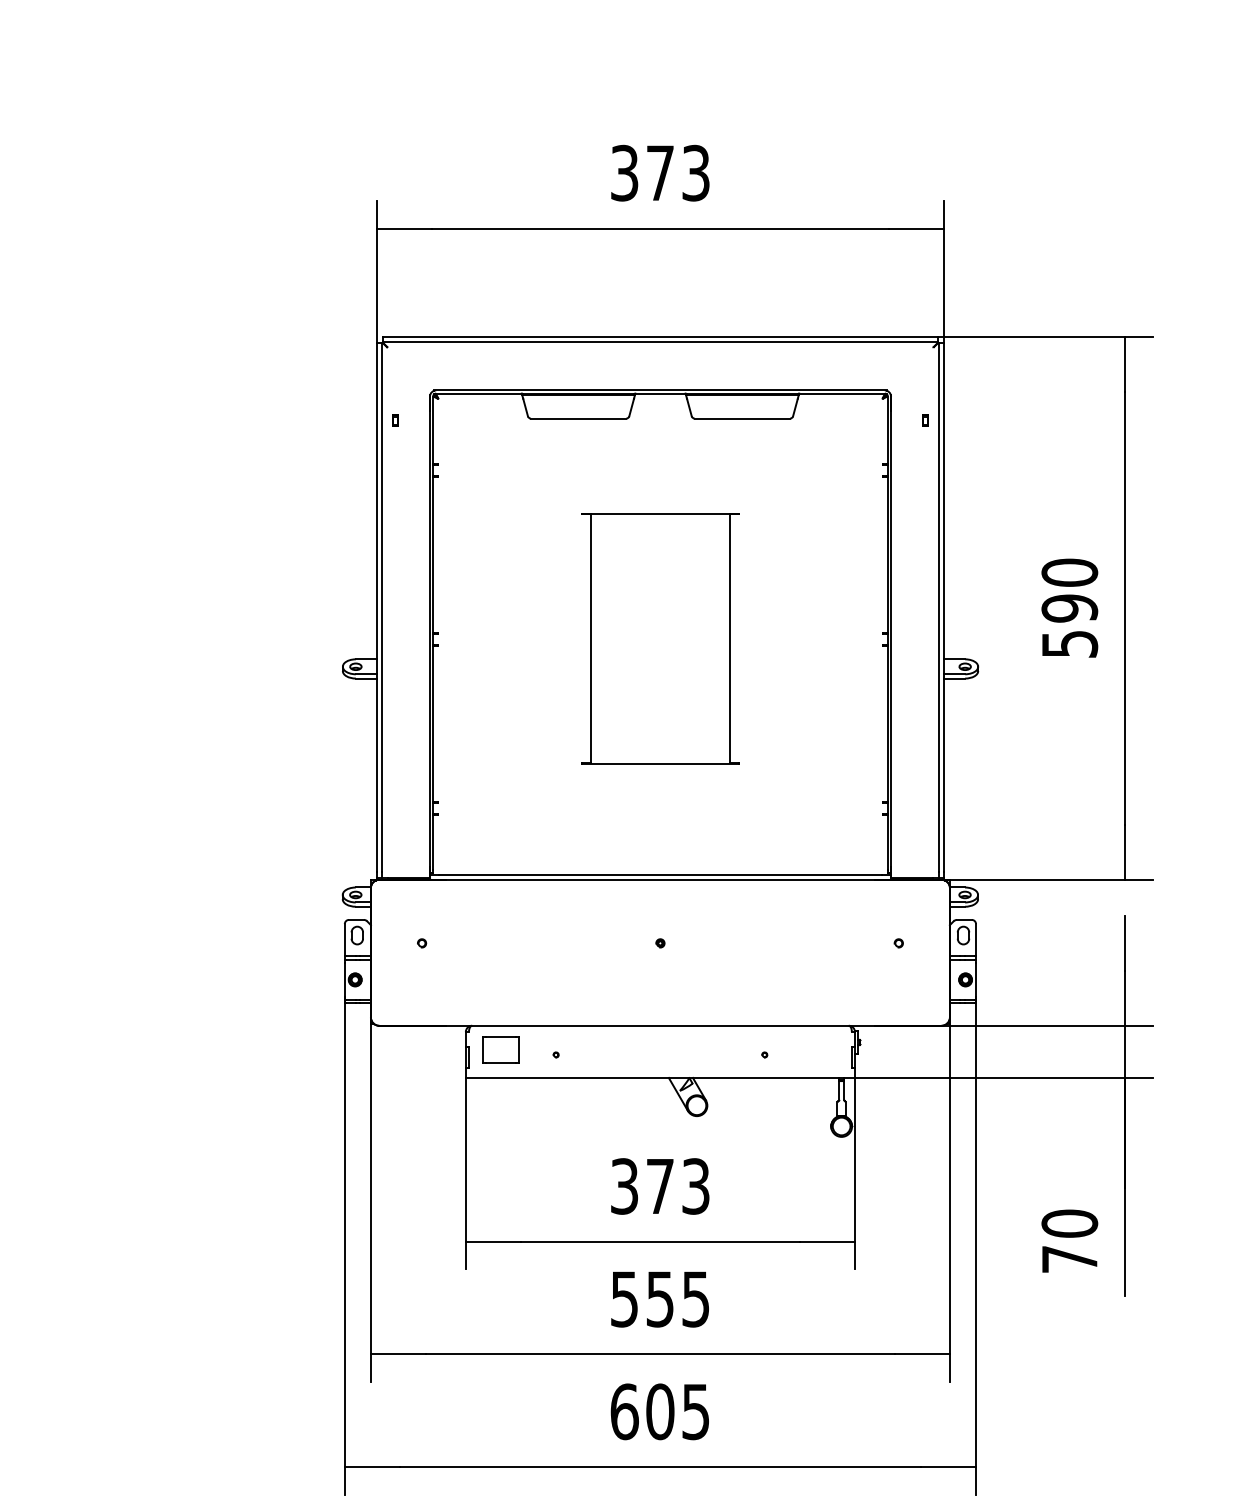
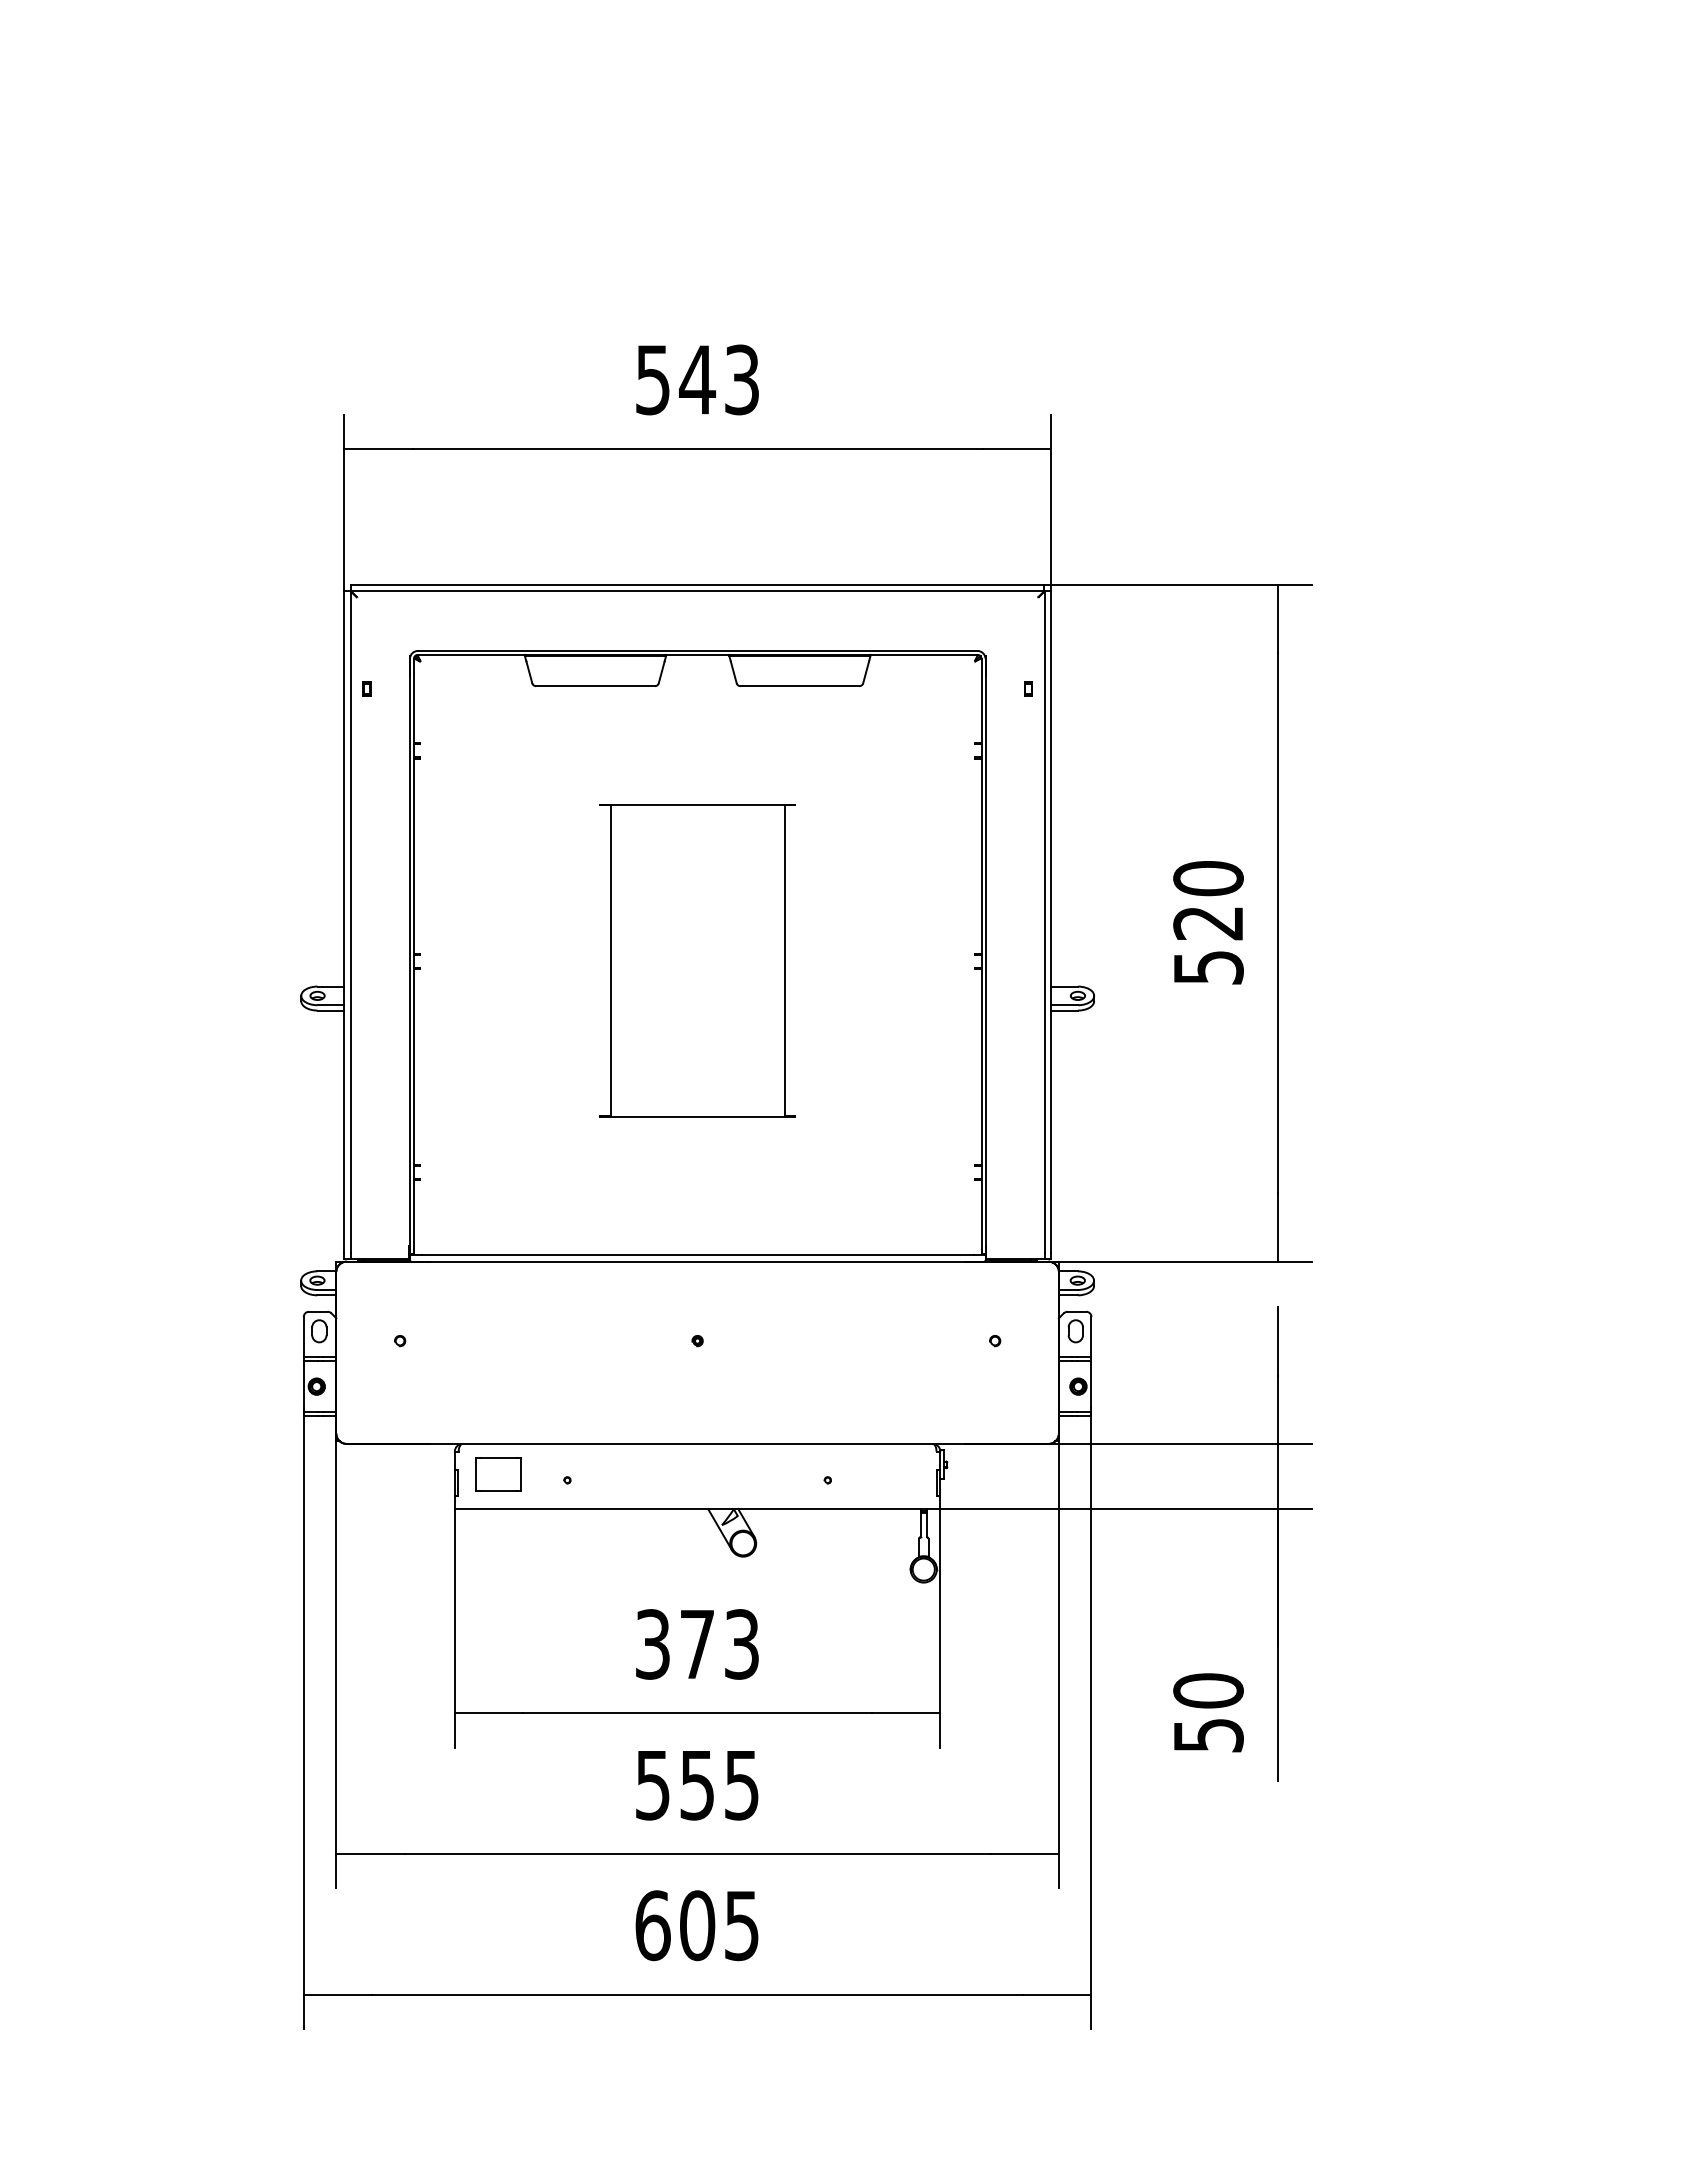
text: (643, 172) -> (676, 379), 373 -> 543
text: (1069, 607) -> (1208, 922), 590 -> 520
text: (1069, 1259) -> (1208, 1735), 70 -> 50

